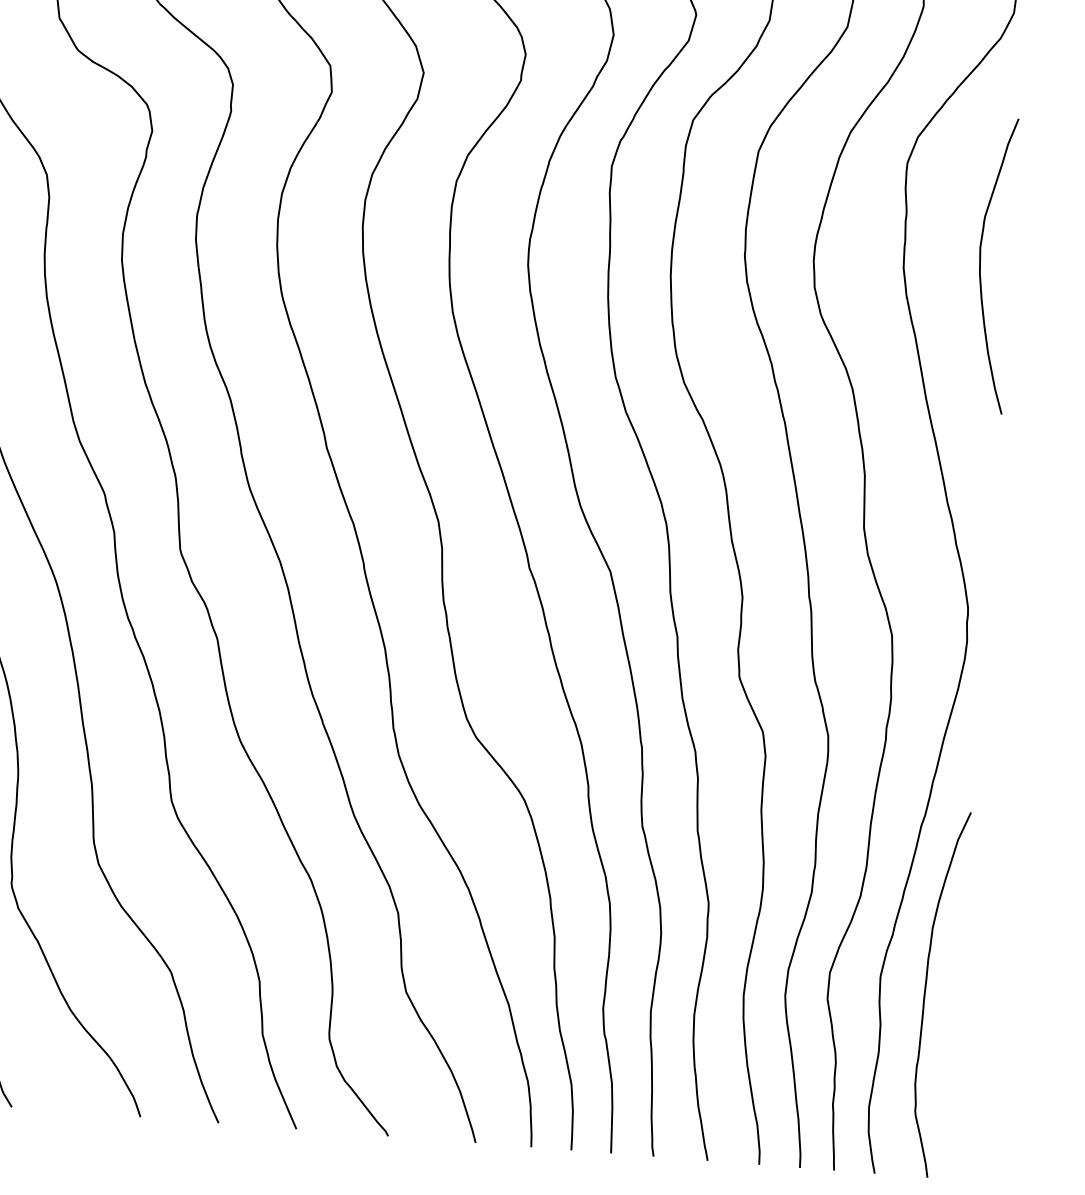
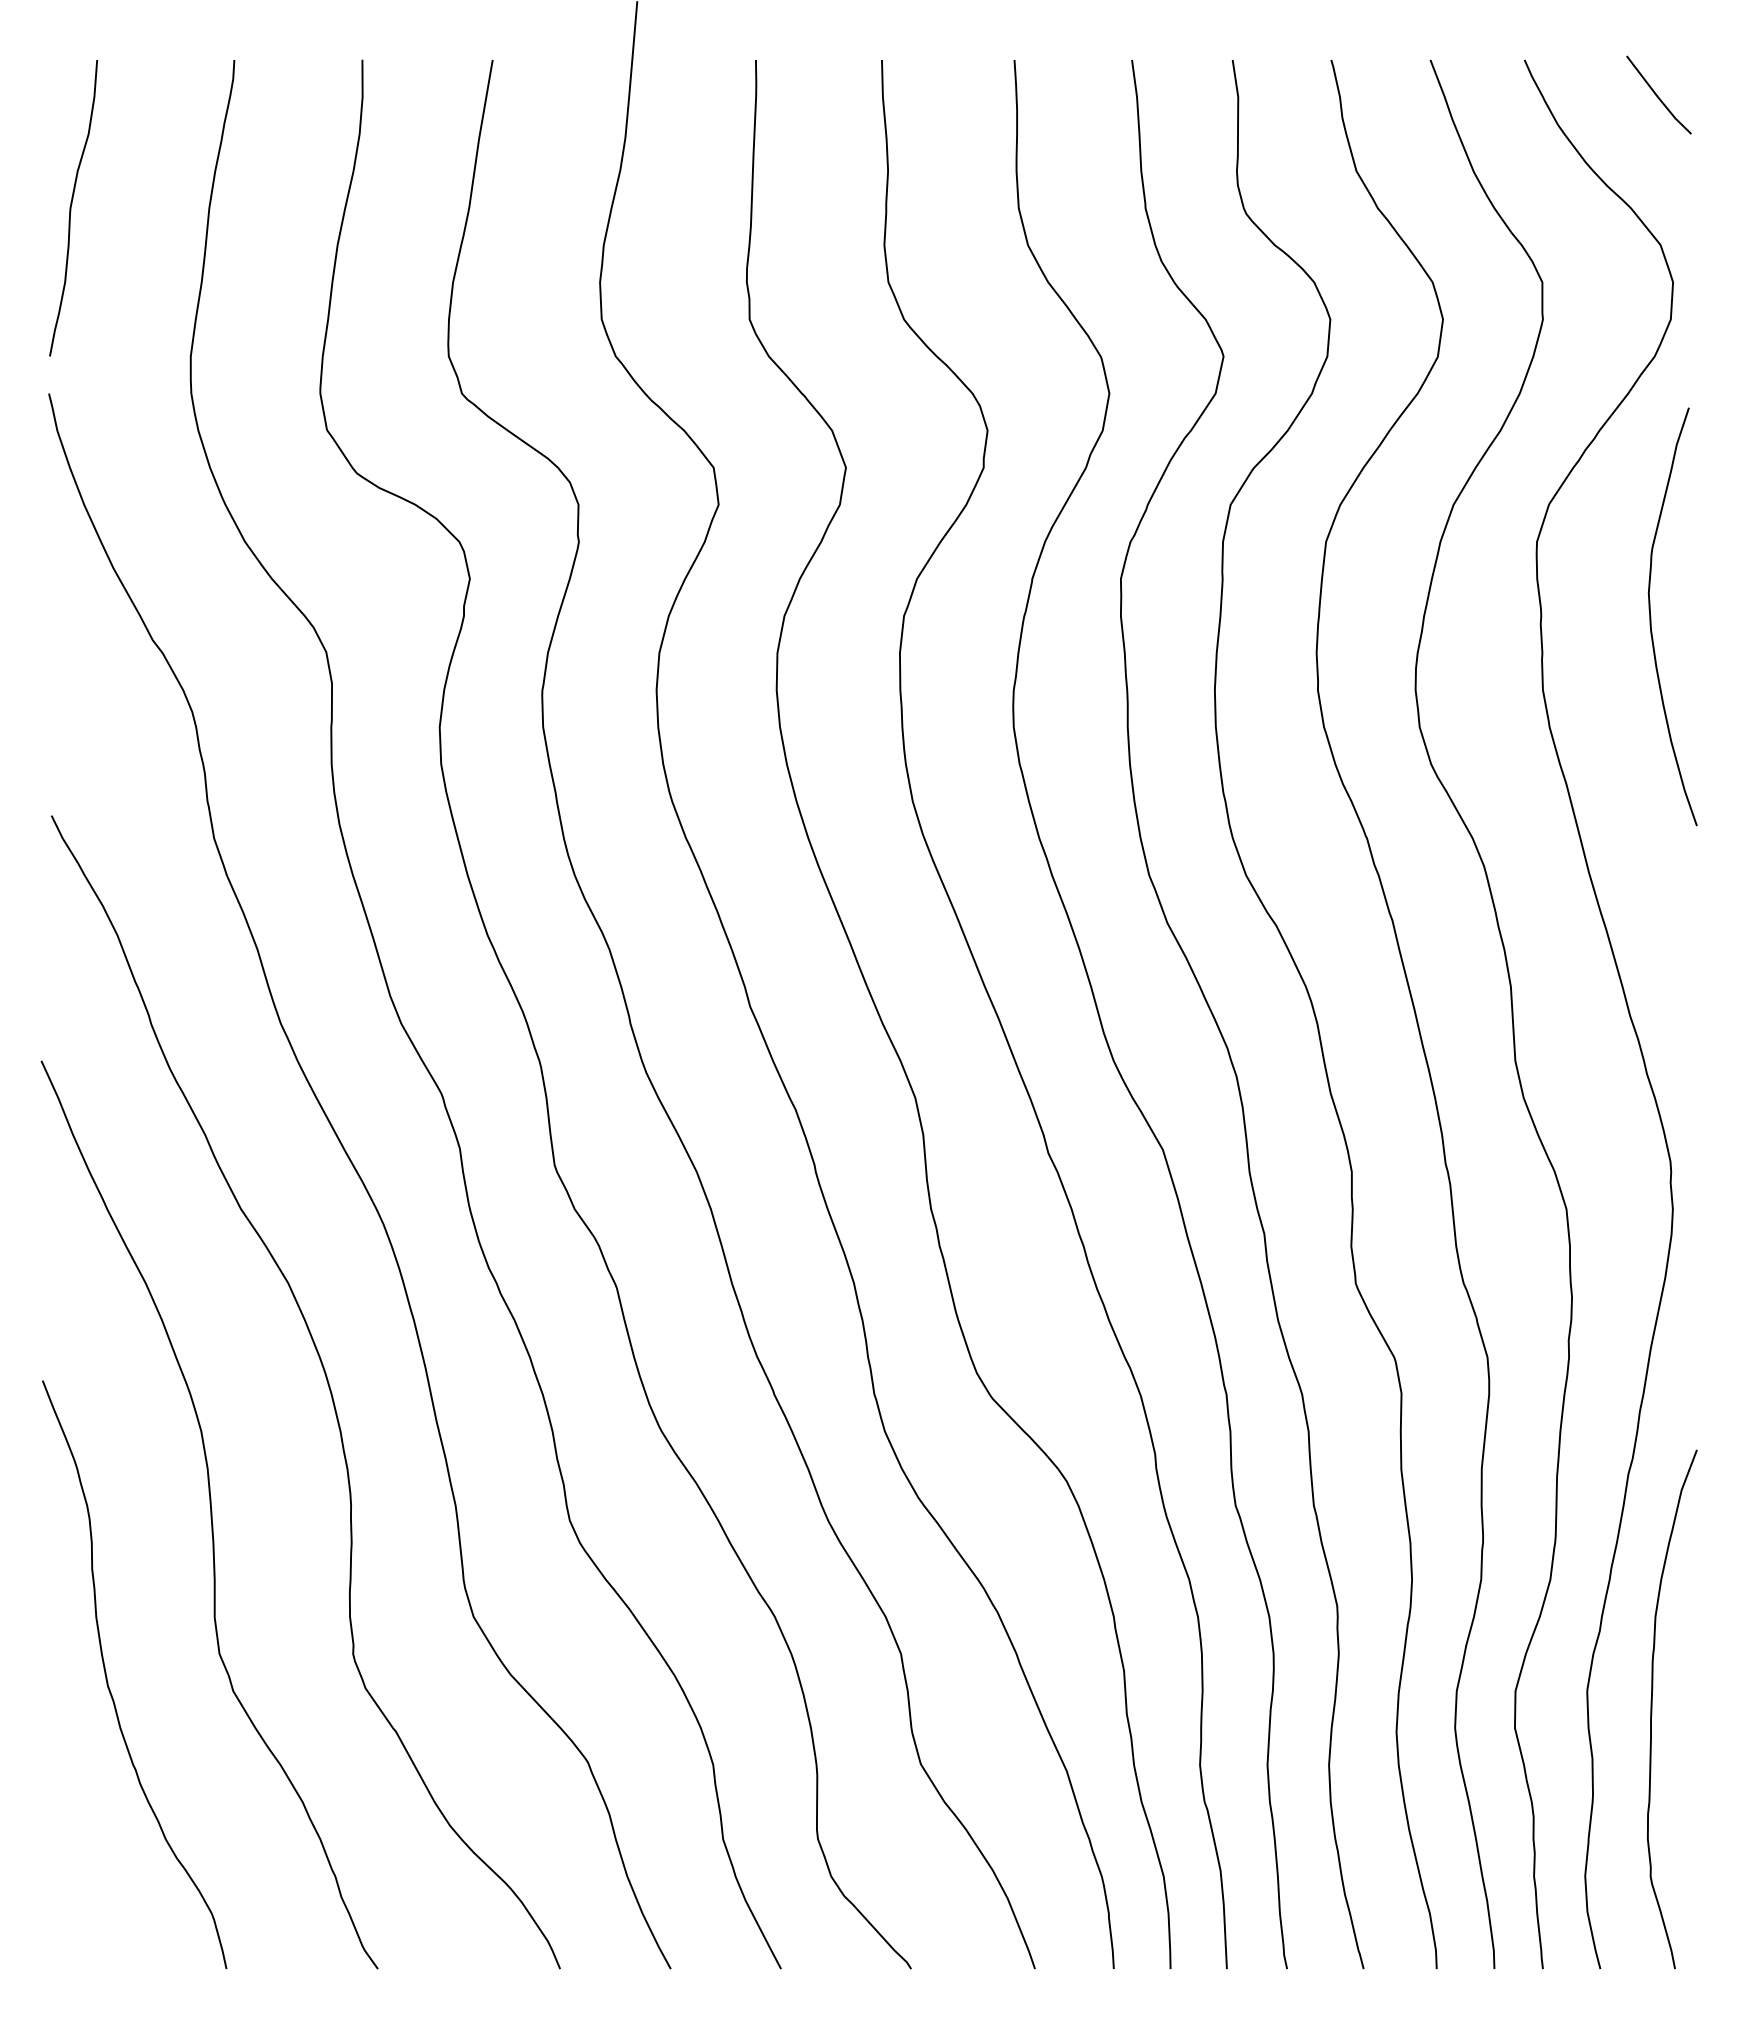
curve: (980, 264) -> (1651, 616), moved

